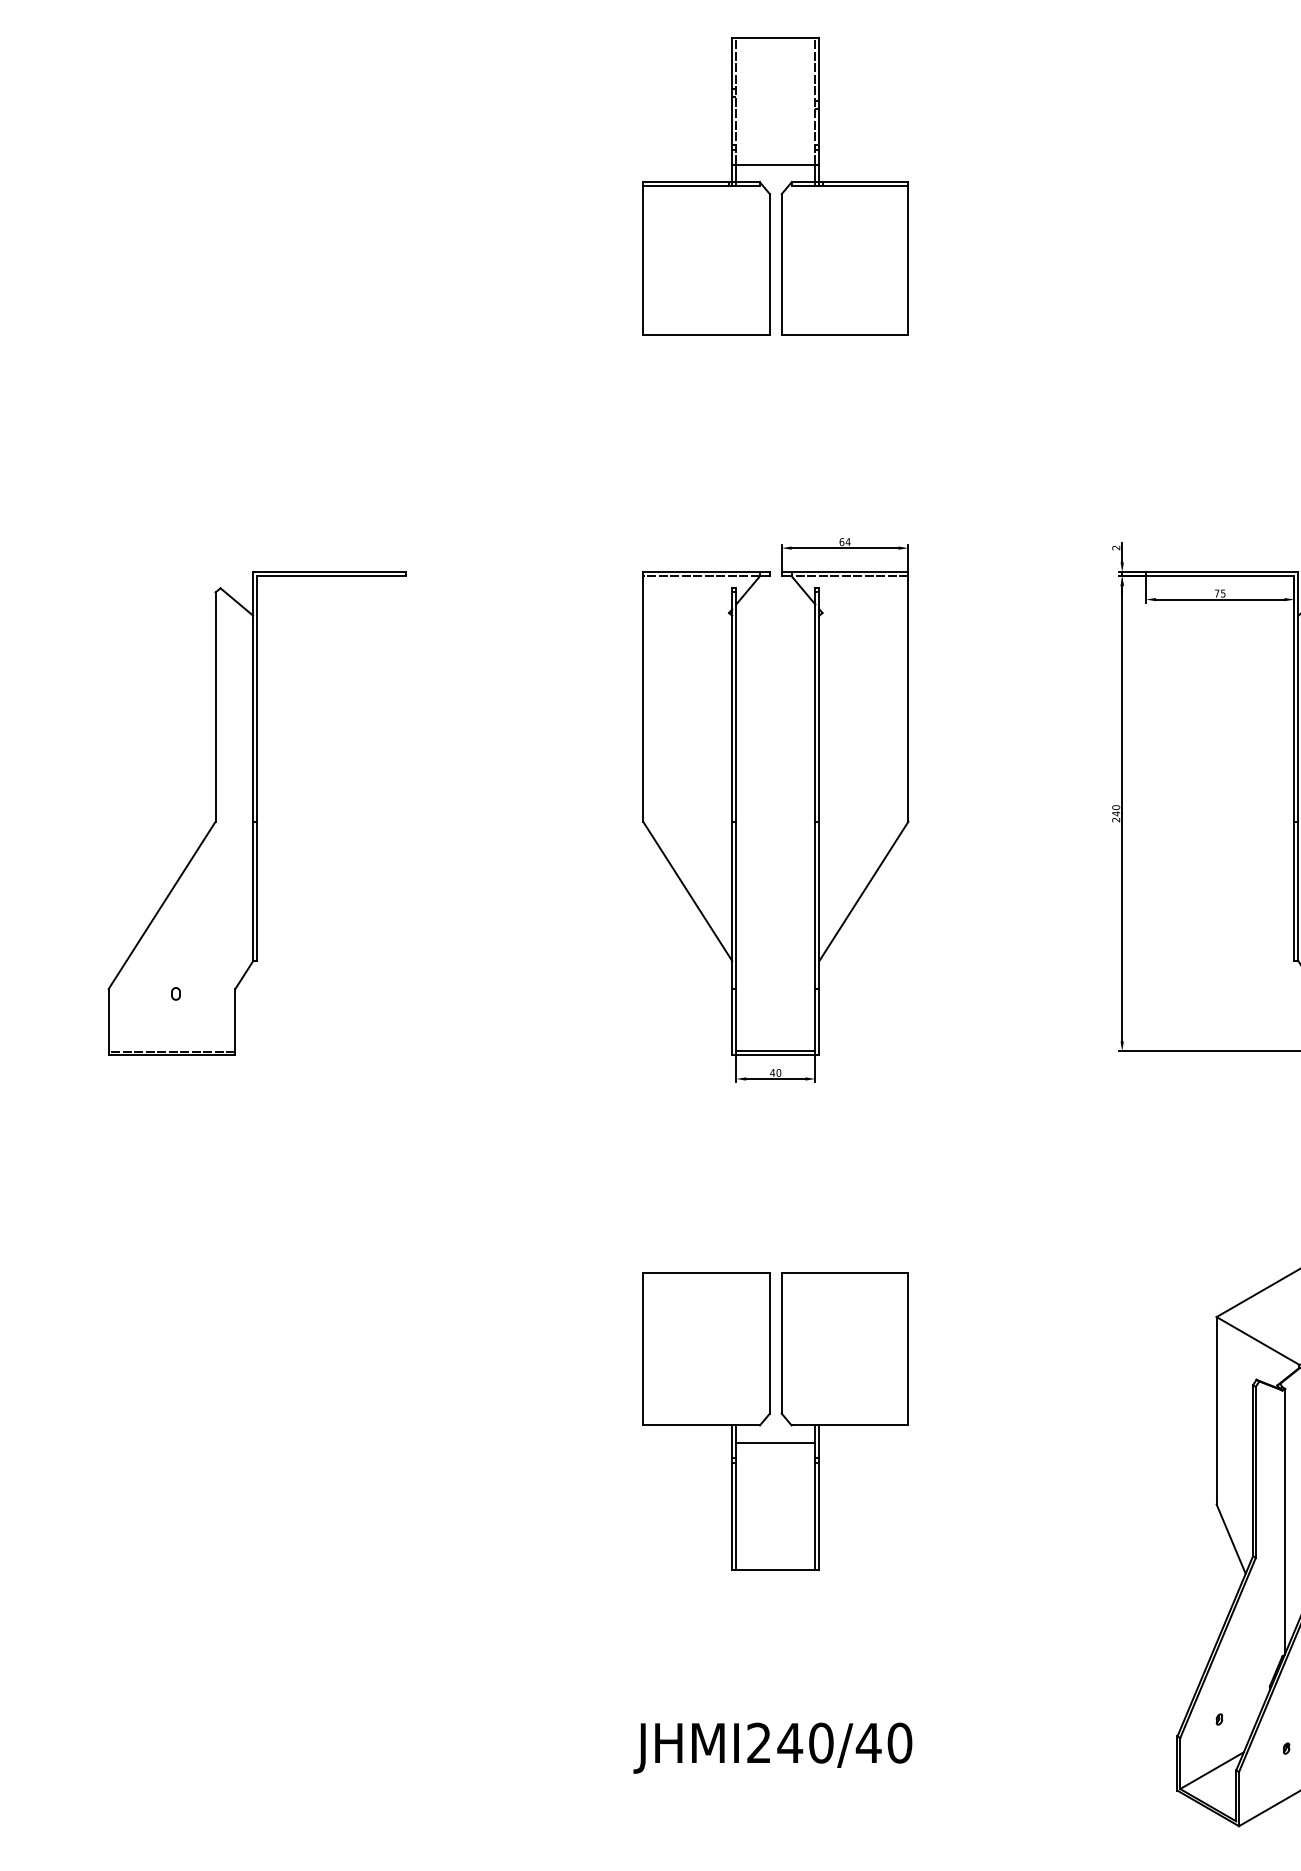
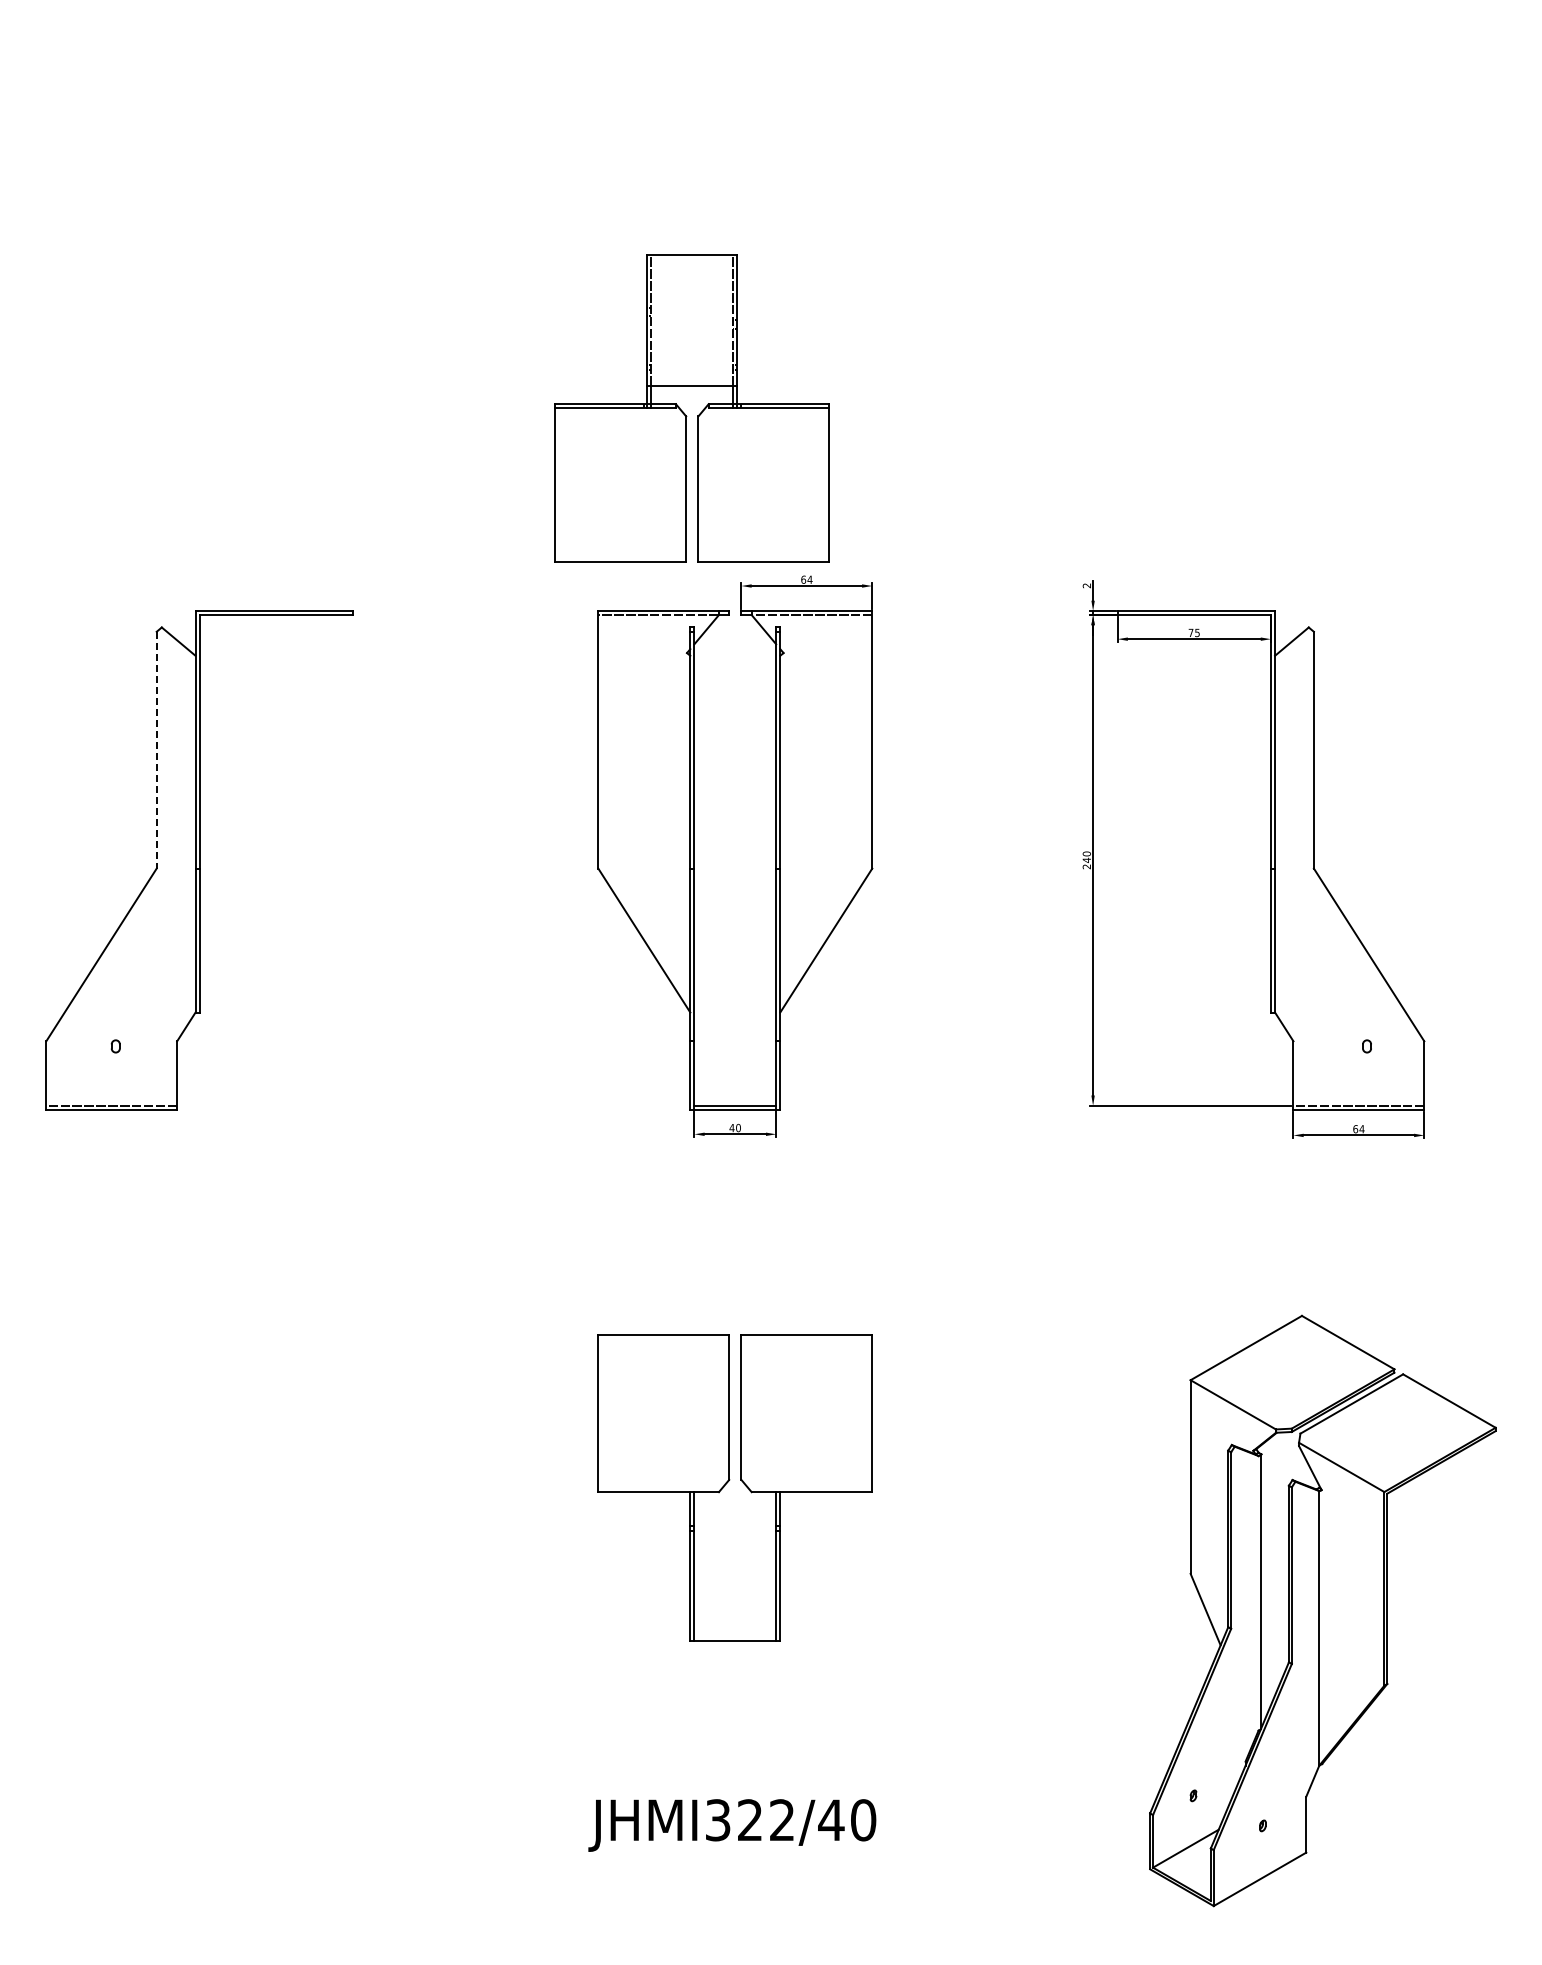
part: (769, 191) -> (685, 413), moved
line: (215, 707) -> (156, 750), solid -> dashed
line: (775, 1443) -> (735, 1510), removed
text: (790, 1743) -> (750, 1820), JHMI240/40 -> JHMI322/40

